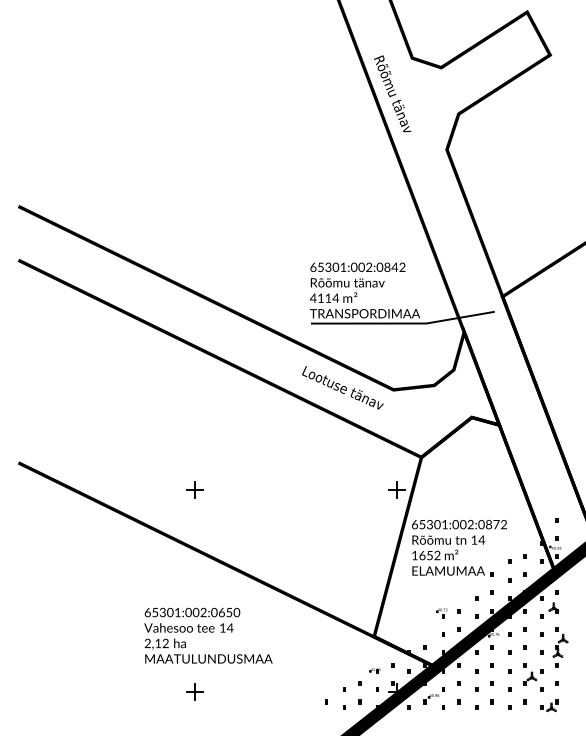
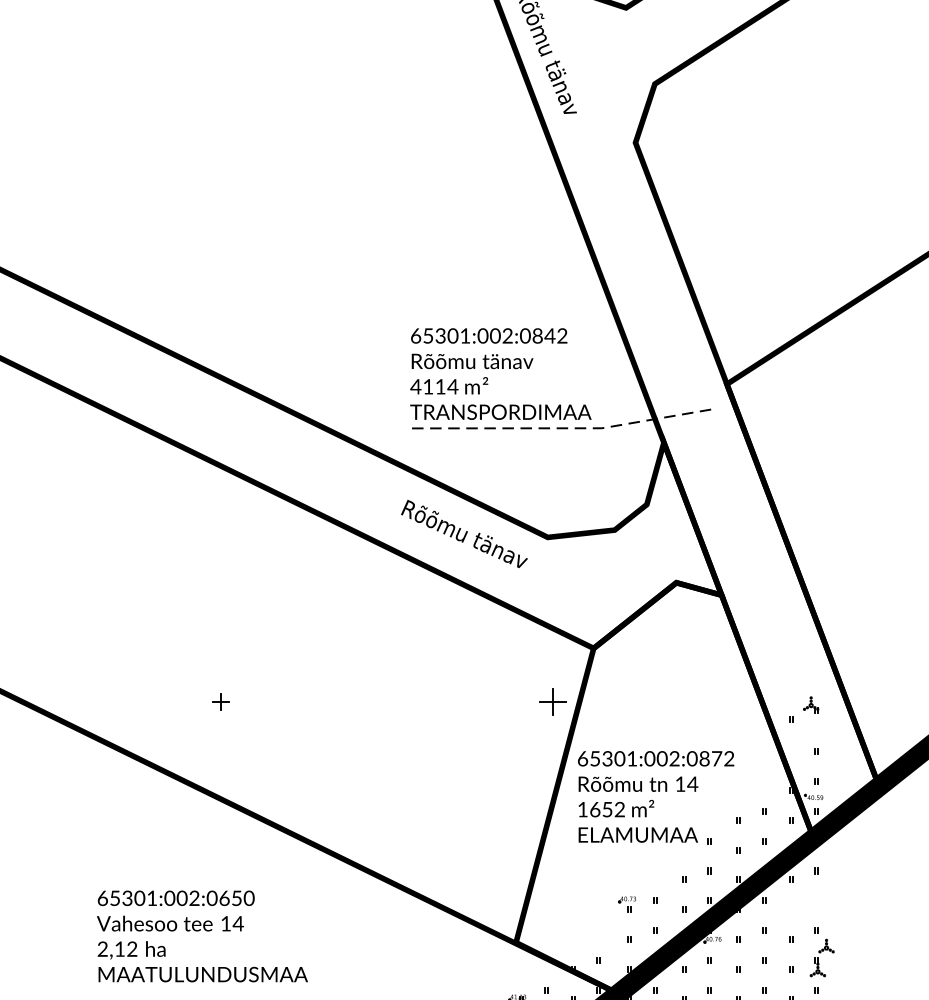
line: (404, 323) -> (565, 428), solid -> dashed
text: (342, 387) -> (463, 533), Lootuse tänav -> Rõõmu tänav
part: (194, 489) -> (220, 701), size x0.6
part: (549, 610) -> (804, 709), moved
text: (208, 635) -> (202, 936), moved

